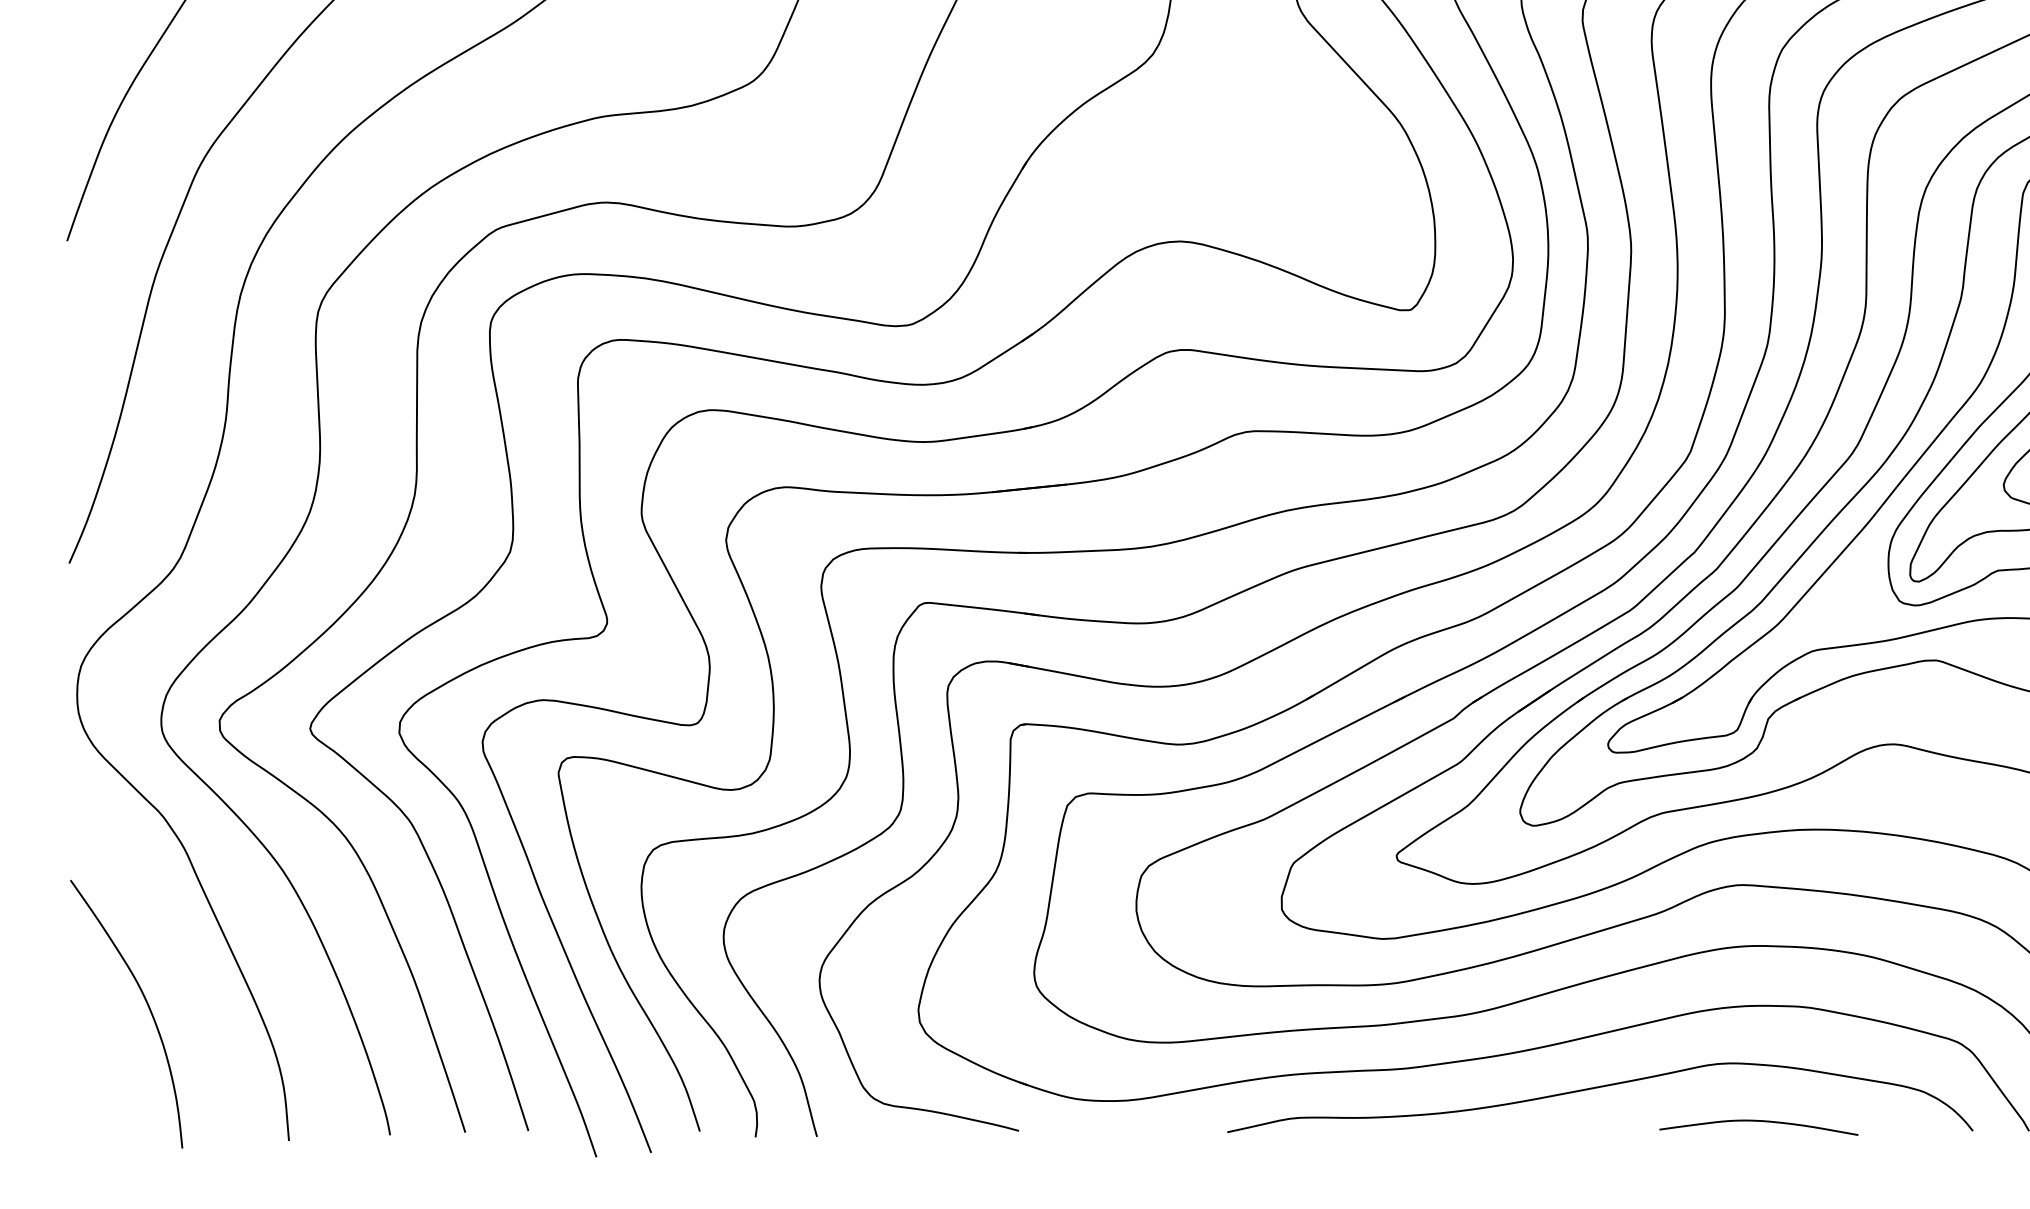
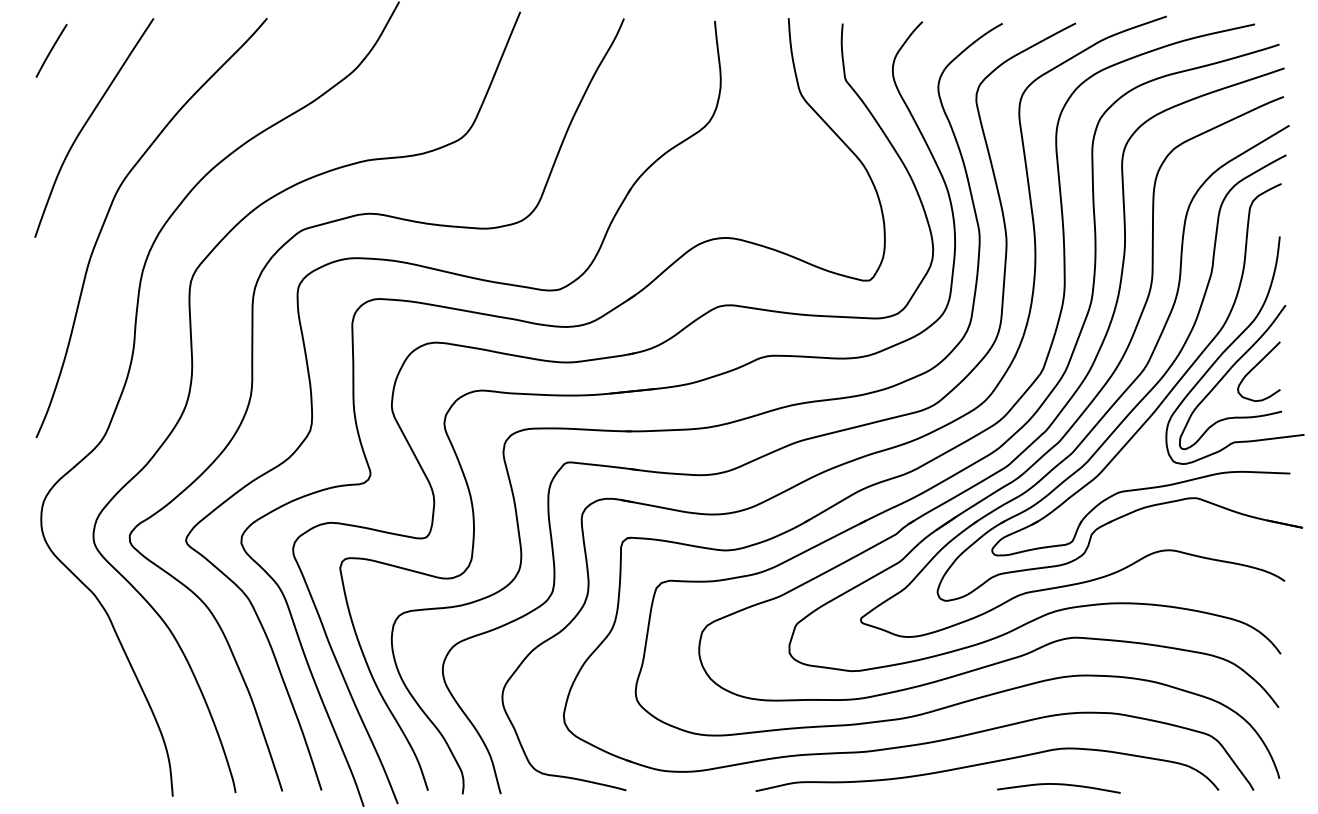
curve: (146, 1007) -> (84, 713), removed
curve: (1758, 1123) -> (1058, 785), moved

